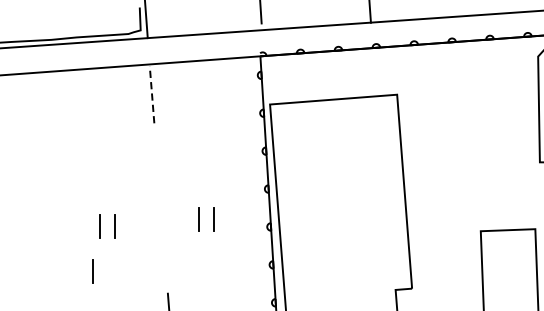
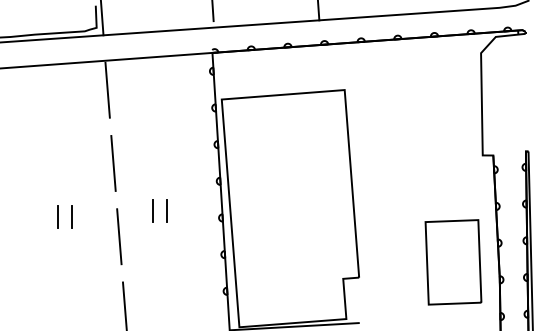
line: (151, 95) -> (107, 90), dashed -> solid
line: (158, 170) -> (113, 163), added
line: (164, 246) -> (119, 236), added
line: (92, 270) -> (50, 260), removed

